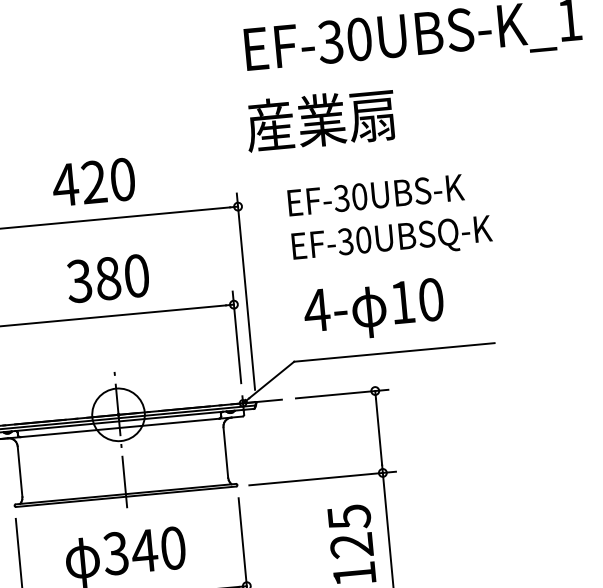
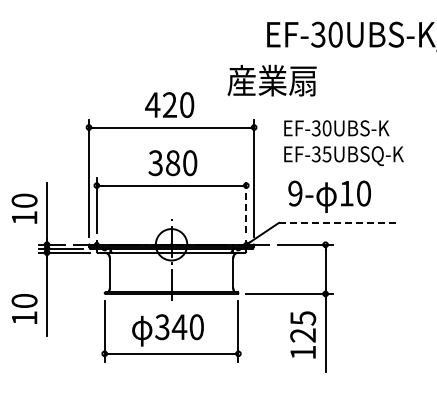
text: (319, 120) -> (271, 80), moved
text: (362, 240) -> (326, 154), EF-30UBSQ-K -> EF-35UBSQ-K
text: (317, 310) -> (295, 193), 4- -> 9-
line: (237, 336) -> (246, 204), solid -> dashed
line: (394, 351) -> (339, 222), solid -> dashed

